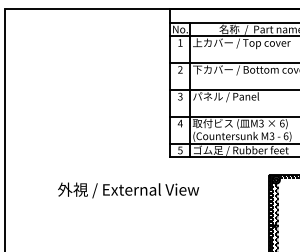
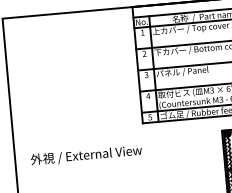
text: (128, 190) -> (86, 155), moved

